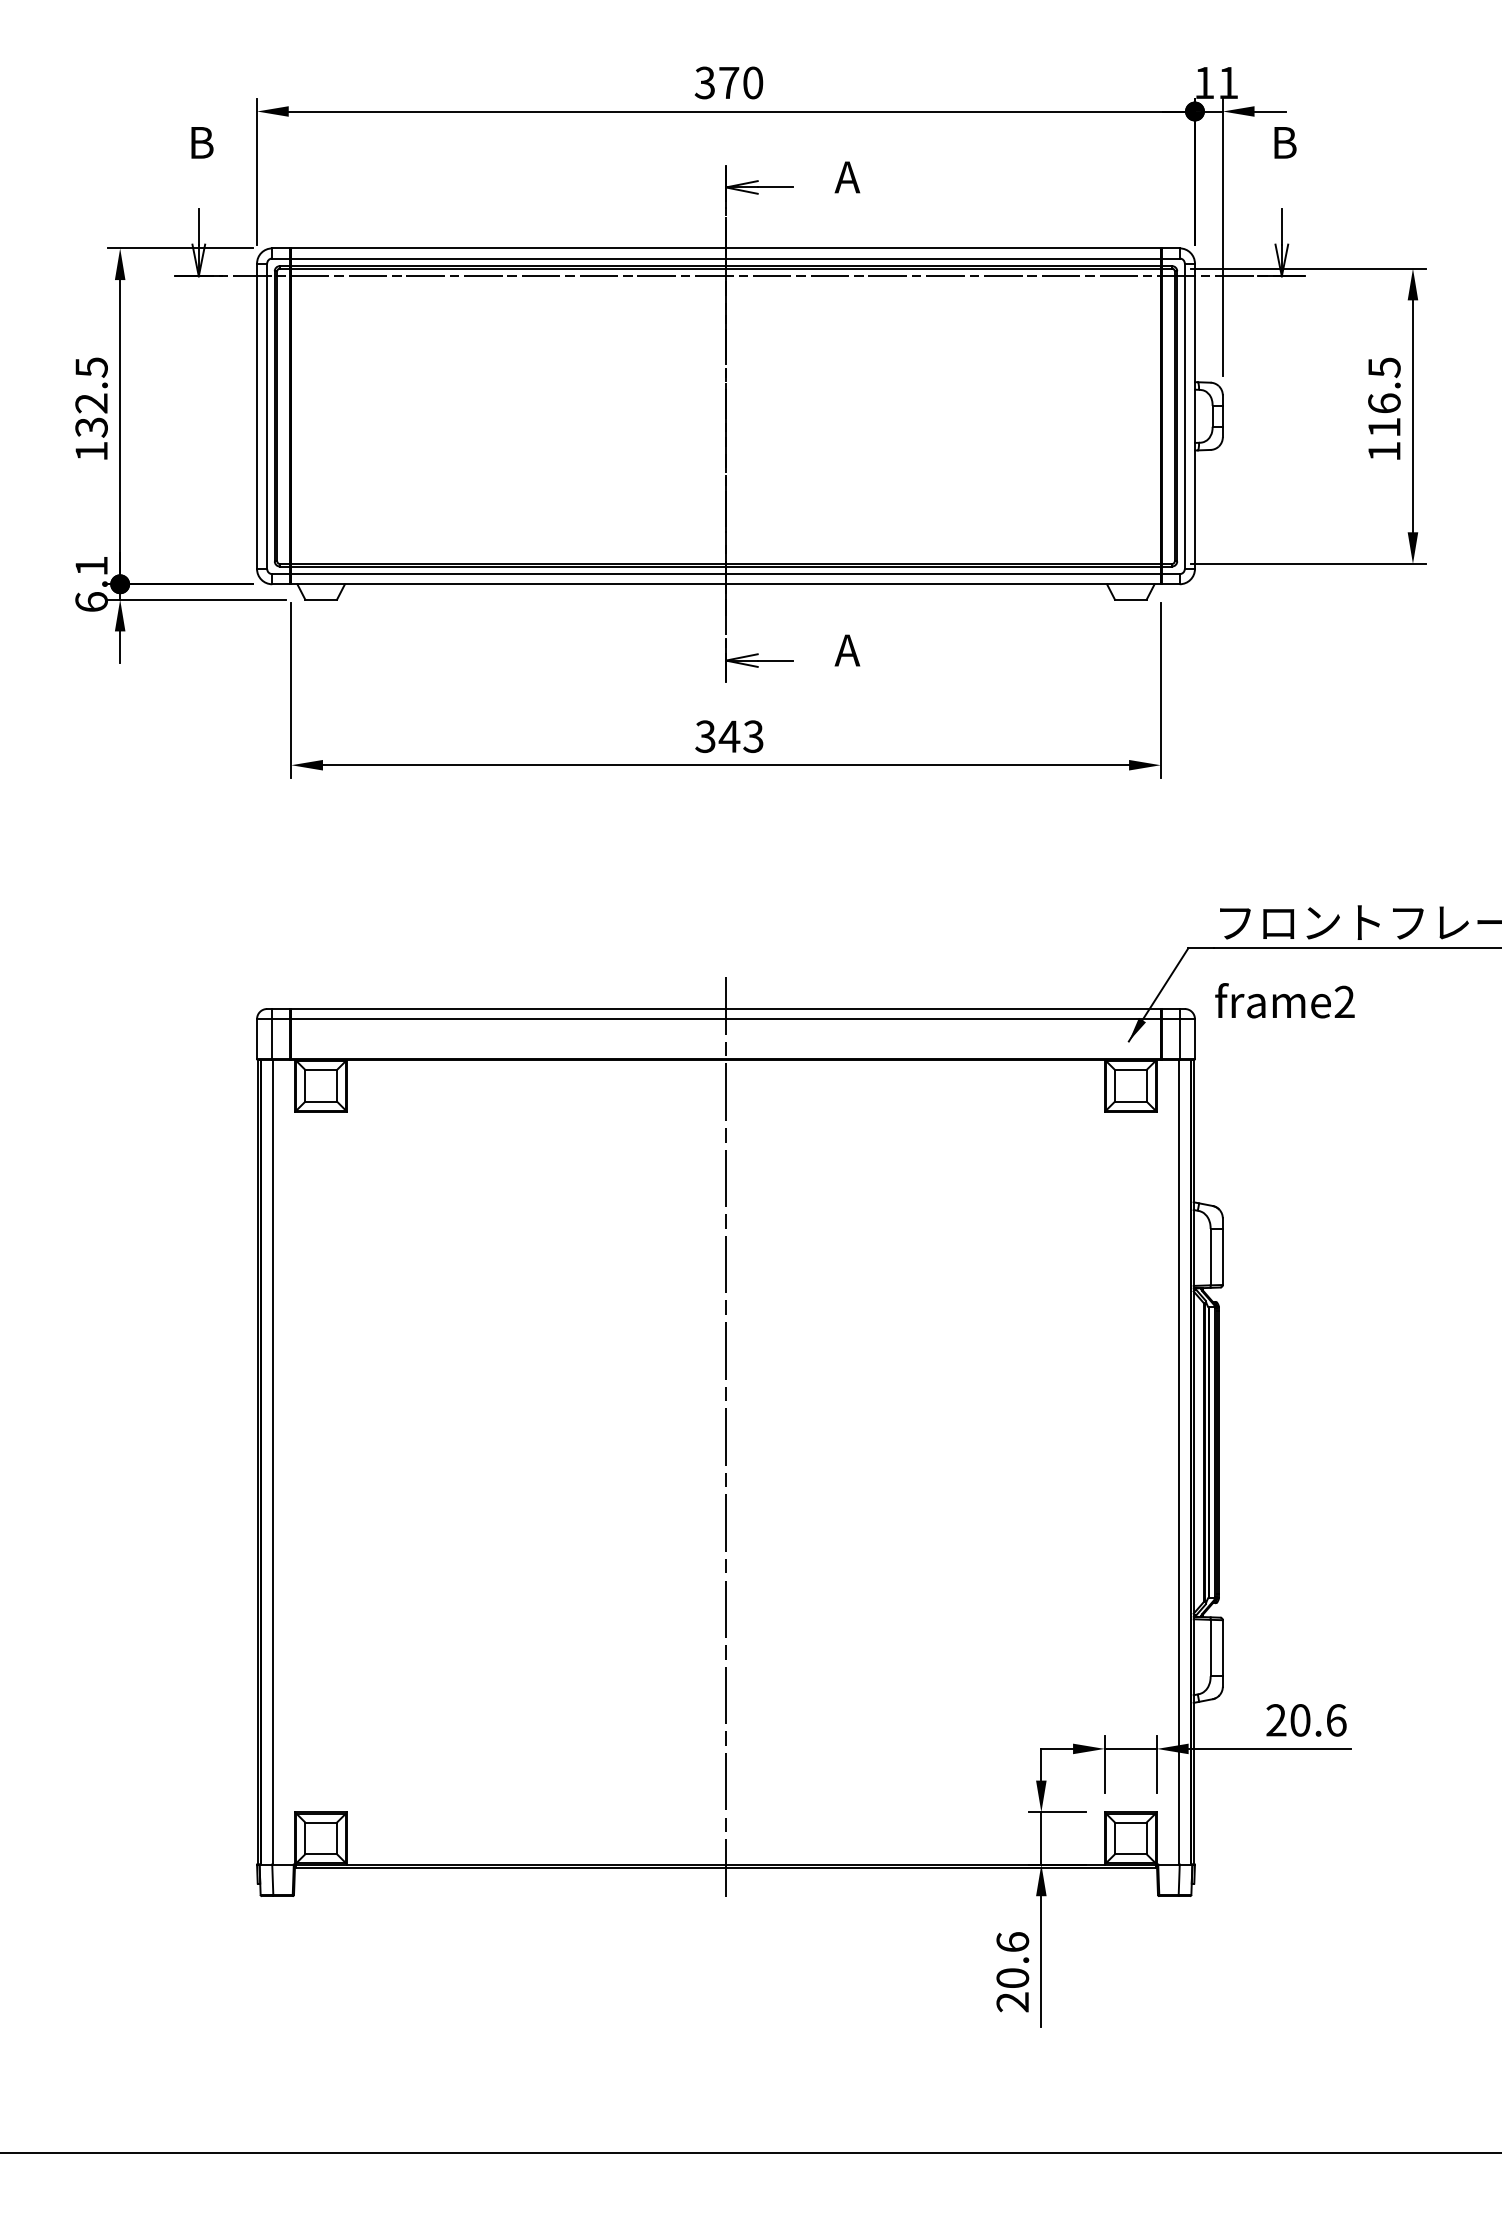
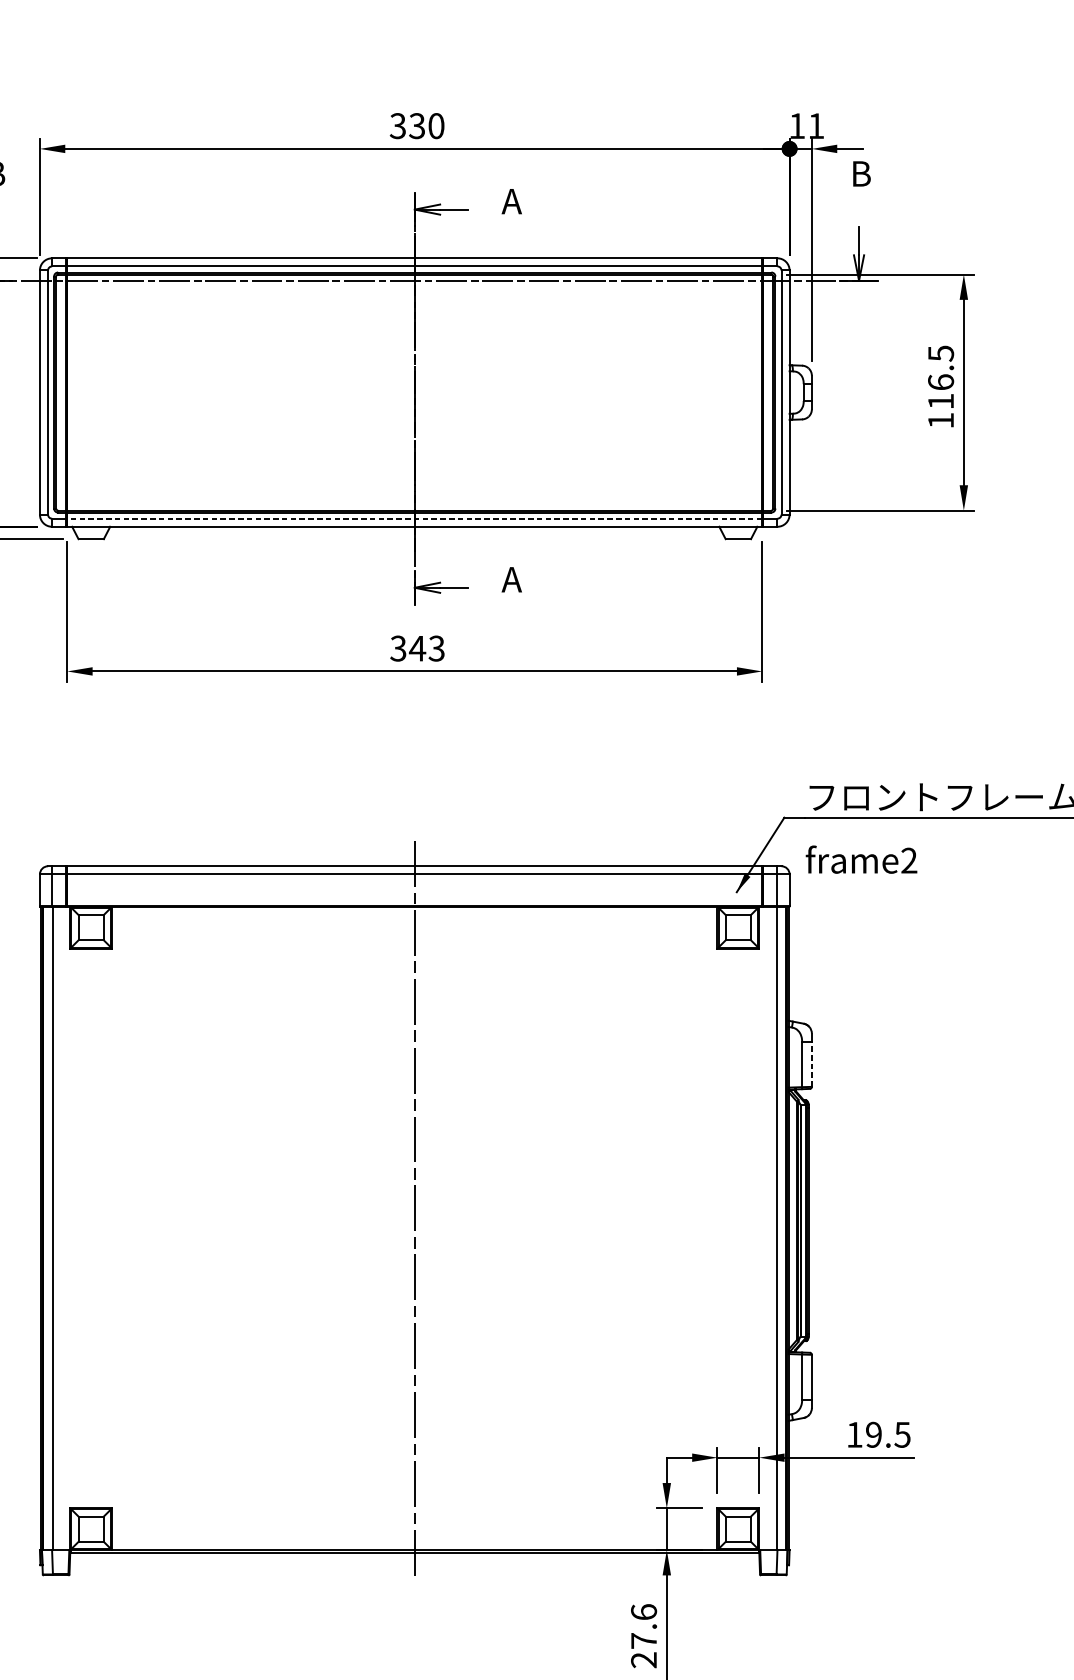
text: (728, 82) -> (416, 125), 370 -> 330
line: (726, 574) -> (415, 518), solid -> dashed
line: (1222, 1256) -> (811, 1064), solid -> dashed
text: (1306, 1720) -> (878, 1434), 20.6 -> 19.5
text: (1012, 1978) -> (643, 1641), 20.6 -> 27.6

